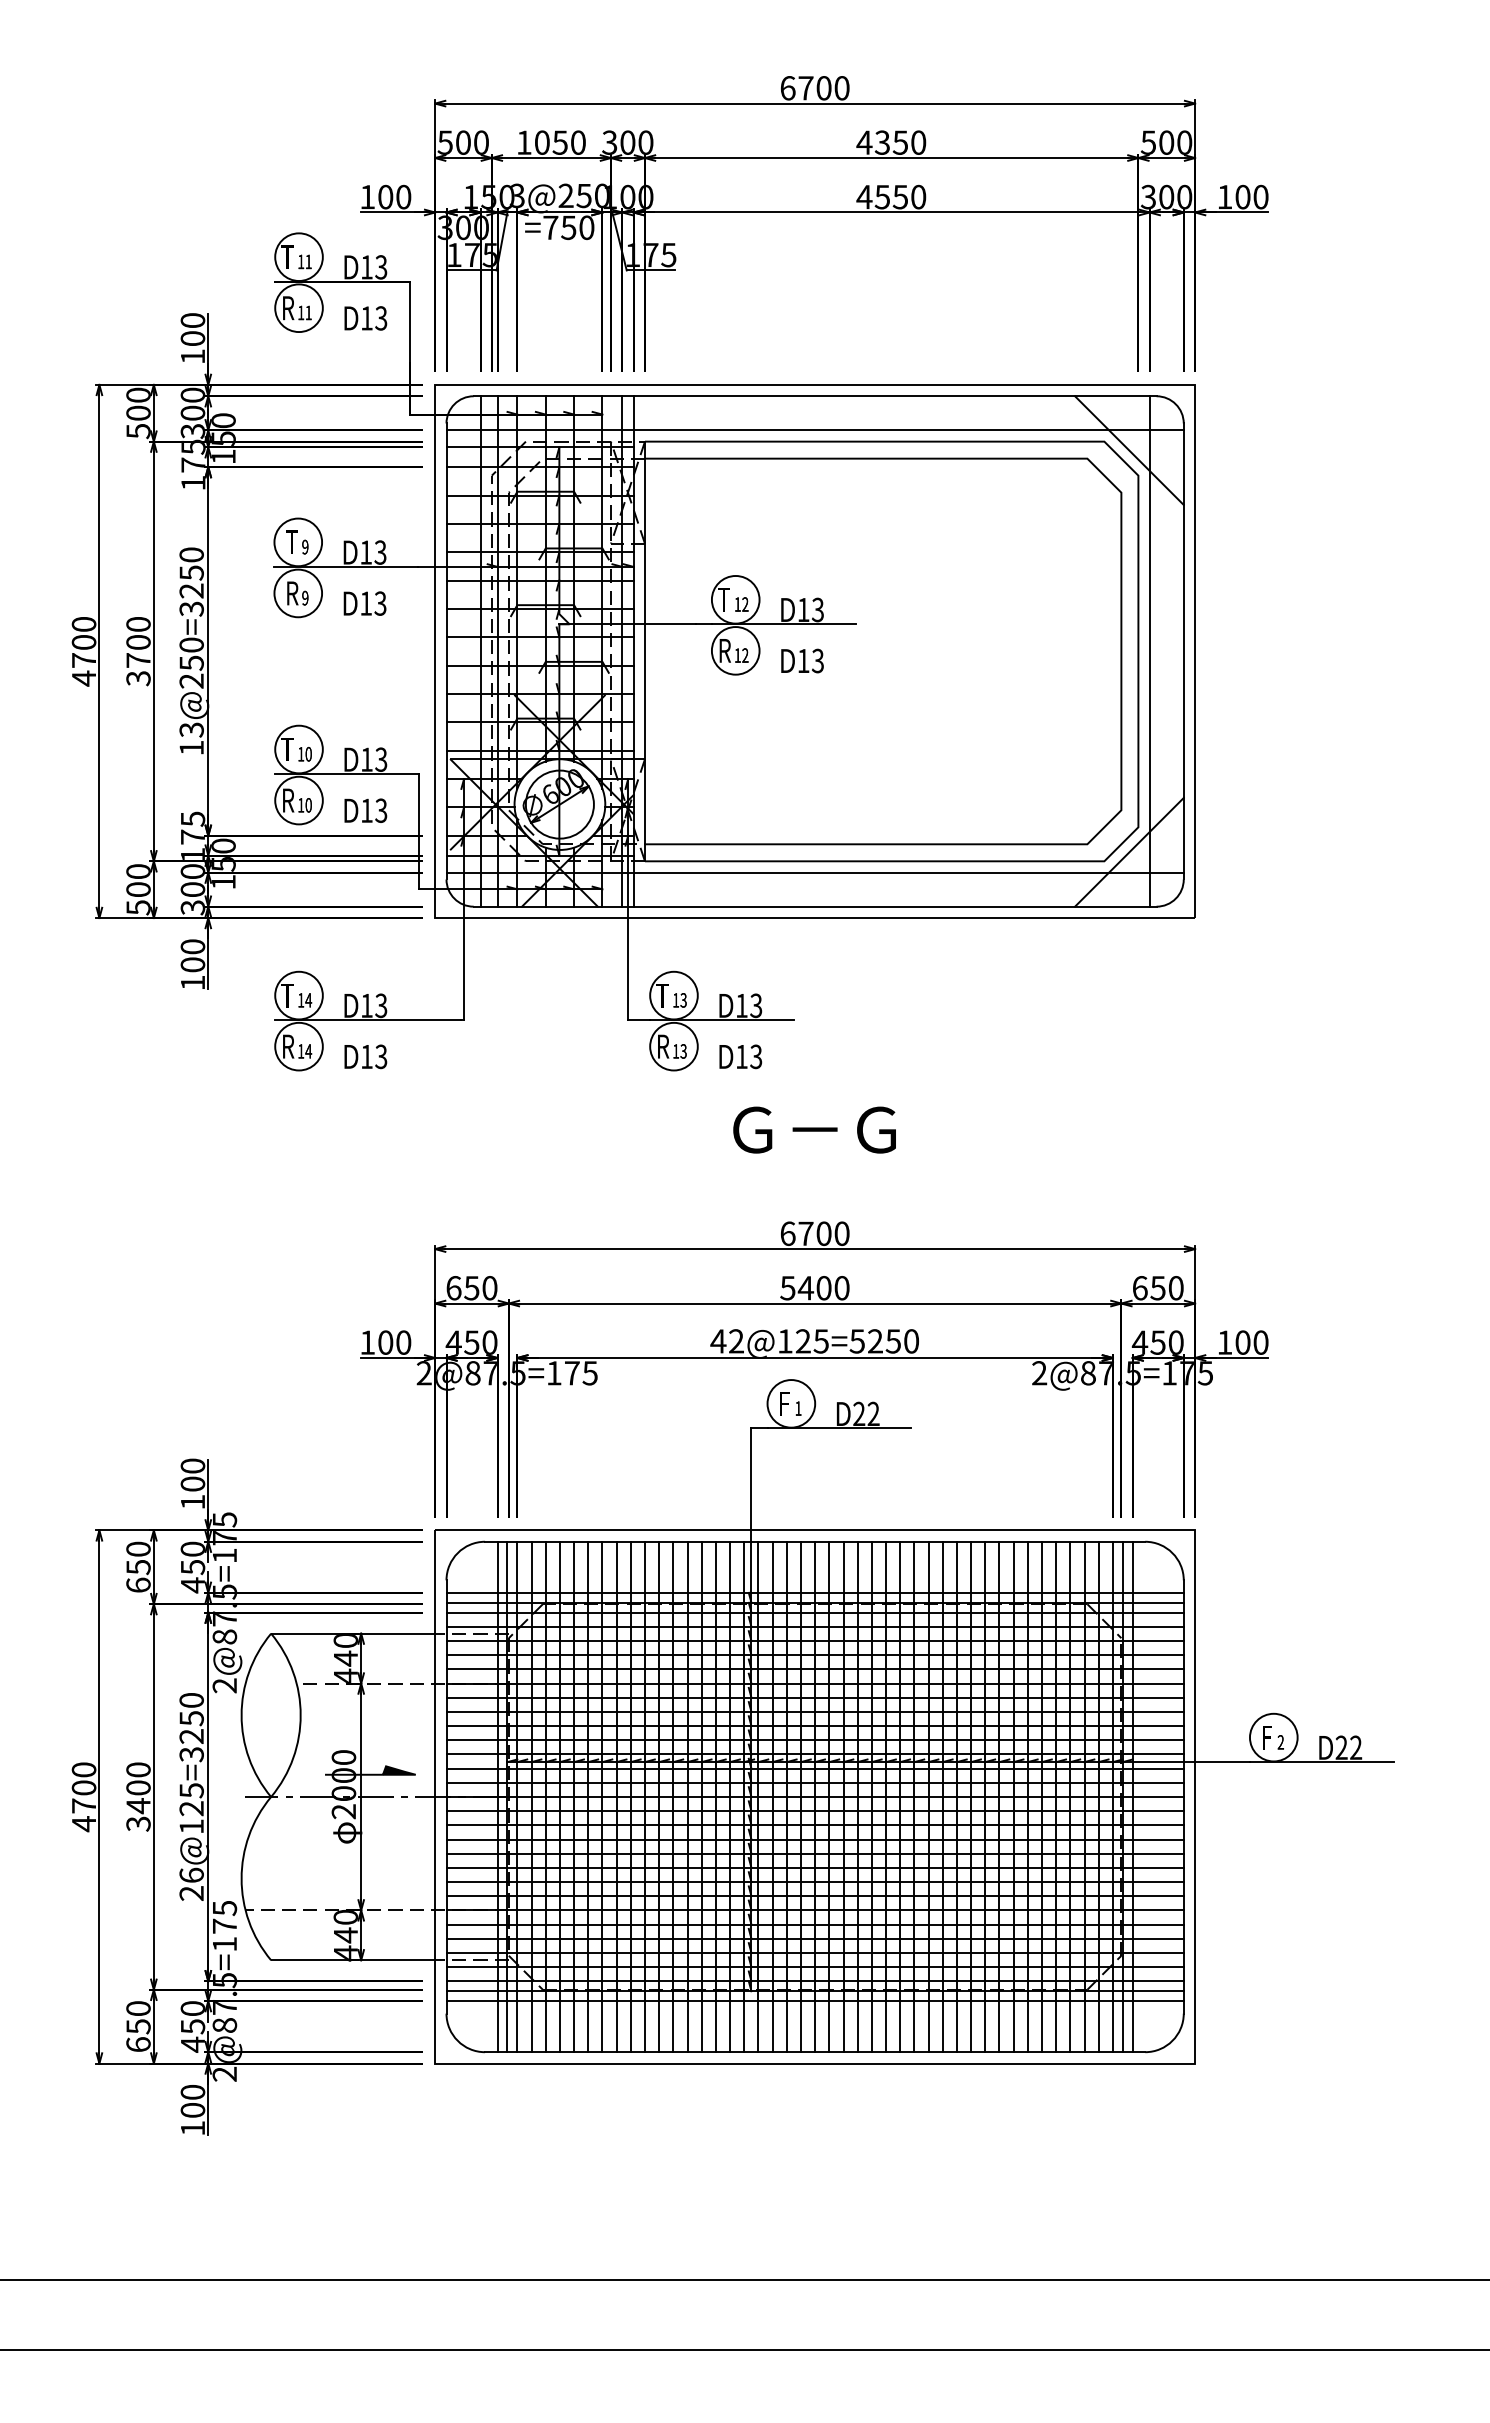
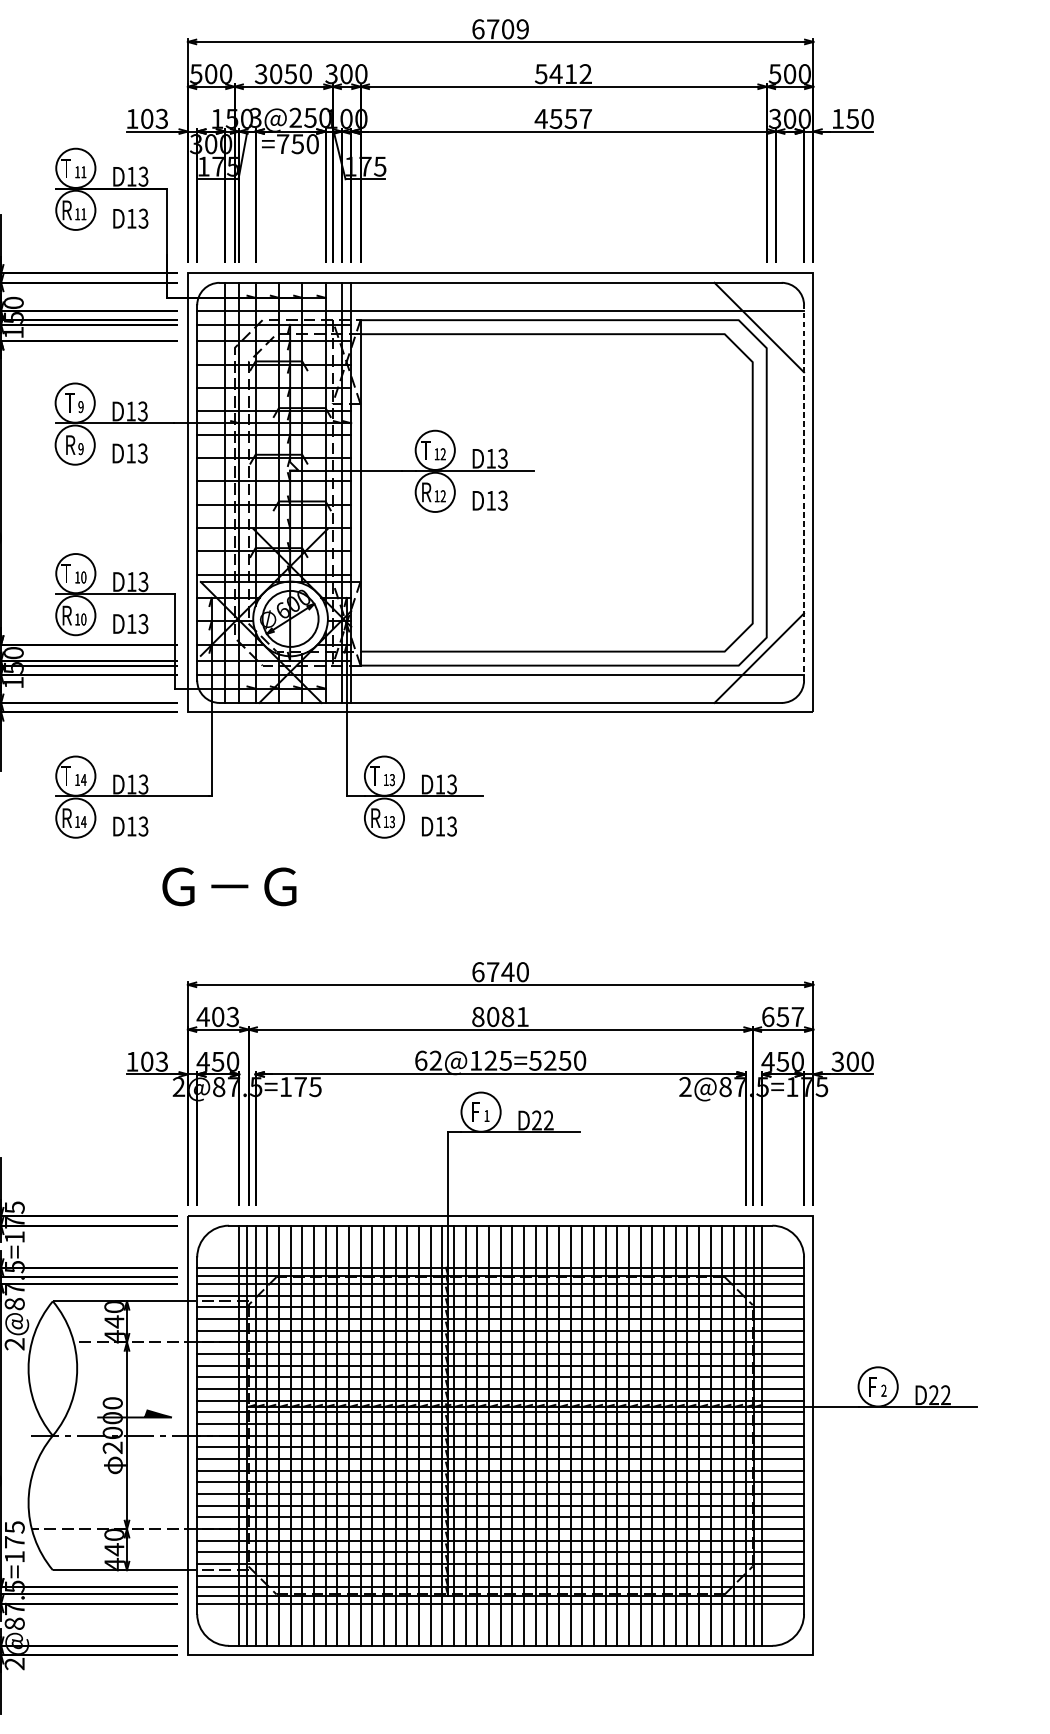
text: (841, 88) -> (522, 29), 6700 -> 6709
text: (523, 142) -> (260, 73), 1050 -> 3050
text: (891, 142) -> (563, 73), 4350 -> 5412
text: (918, 196) -> (585, 118), 4550 -> 4557
text: (1242, 196) -> (852, 118), 100 -> 150
text: (403, 197) -> (161, 119), 100 -> 103
line: (1149, 651) -> (775, 492), removed
line: (1183, 651) -> (803, 492), solid -> dashed
text: (814, 1129) -> (229, 886), moved
text: (823, 1233) -> (507, 971), 6700 -> 6740
text: (471, 1288) -> (217, 1017), 650 -> 403
text: (814, 1288) -> (500, 1017), 5400 -> 8081
text: (1175, 1288) -> (797, 1017), 650 -> 657
text: (718, 1341) -> (421, 1060), 42@125=5250 -> 62@125=5250
text: (403, 1342) -> (161, 1061), 100 -> 103
text: (1224, 1342) -> (837, 1061), 100 -> 300

